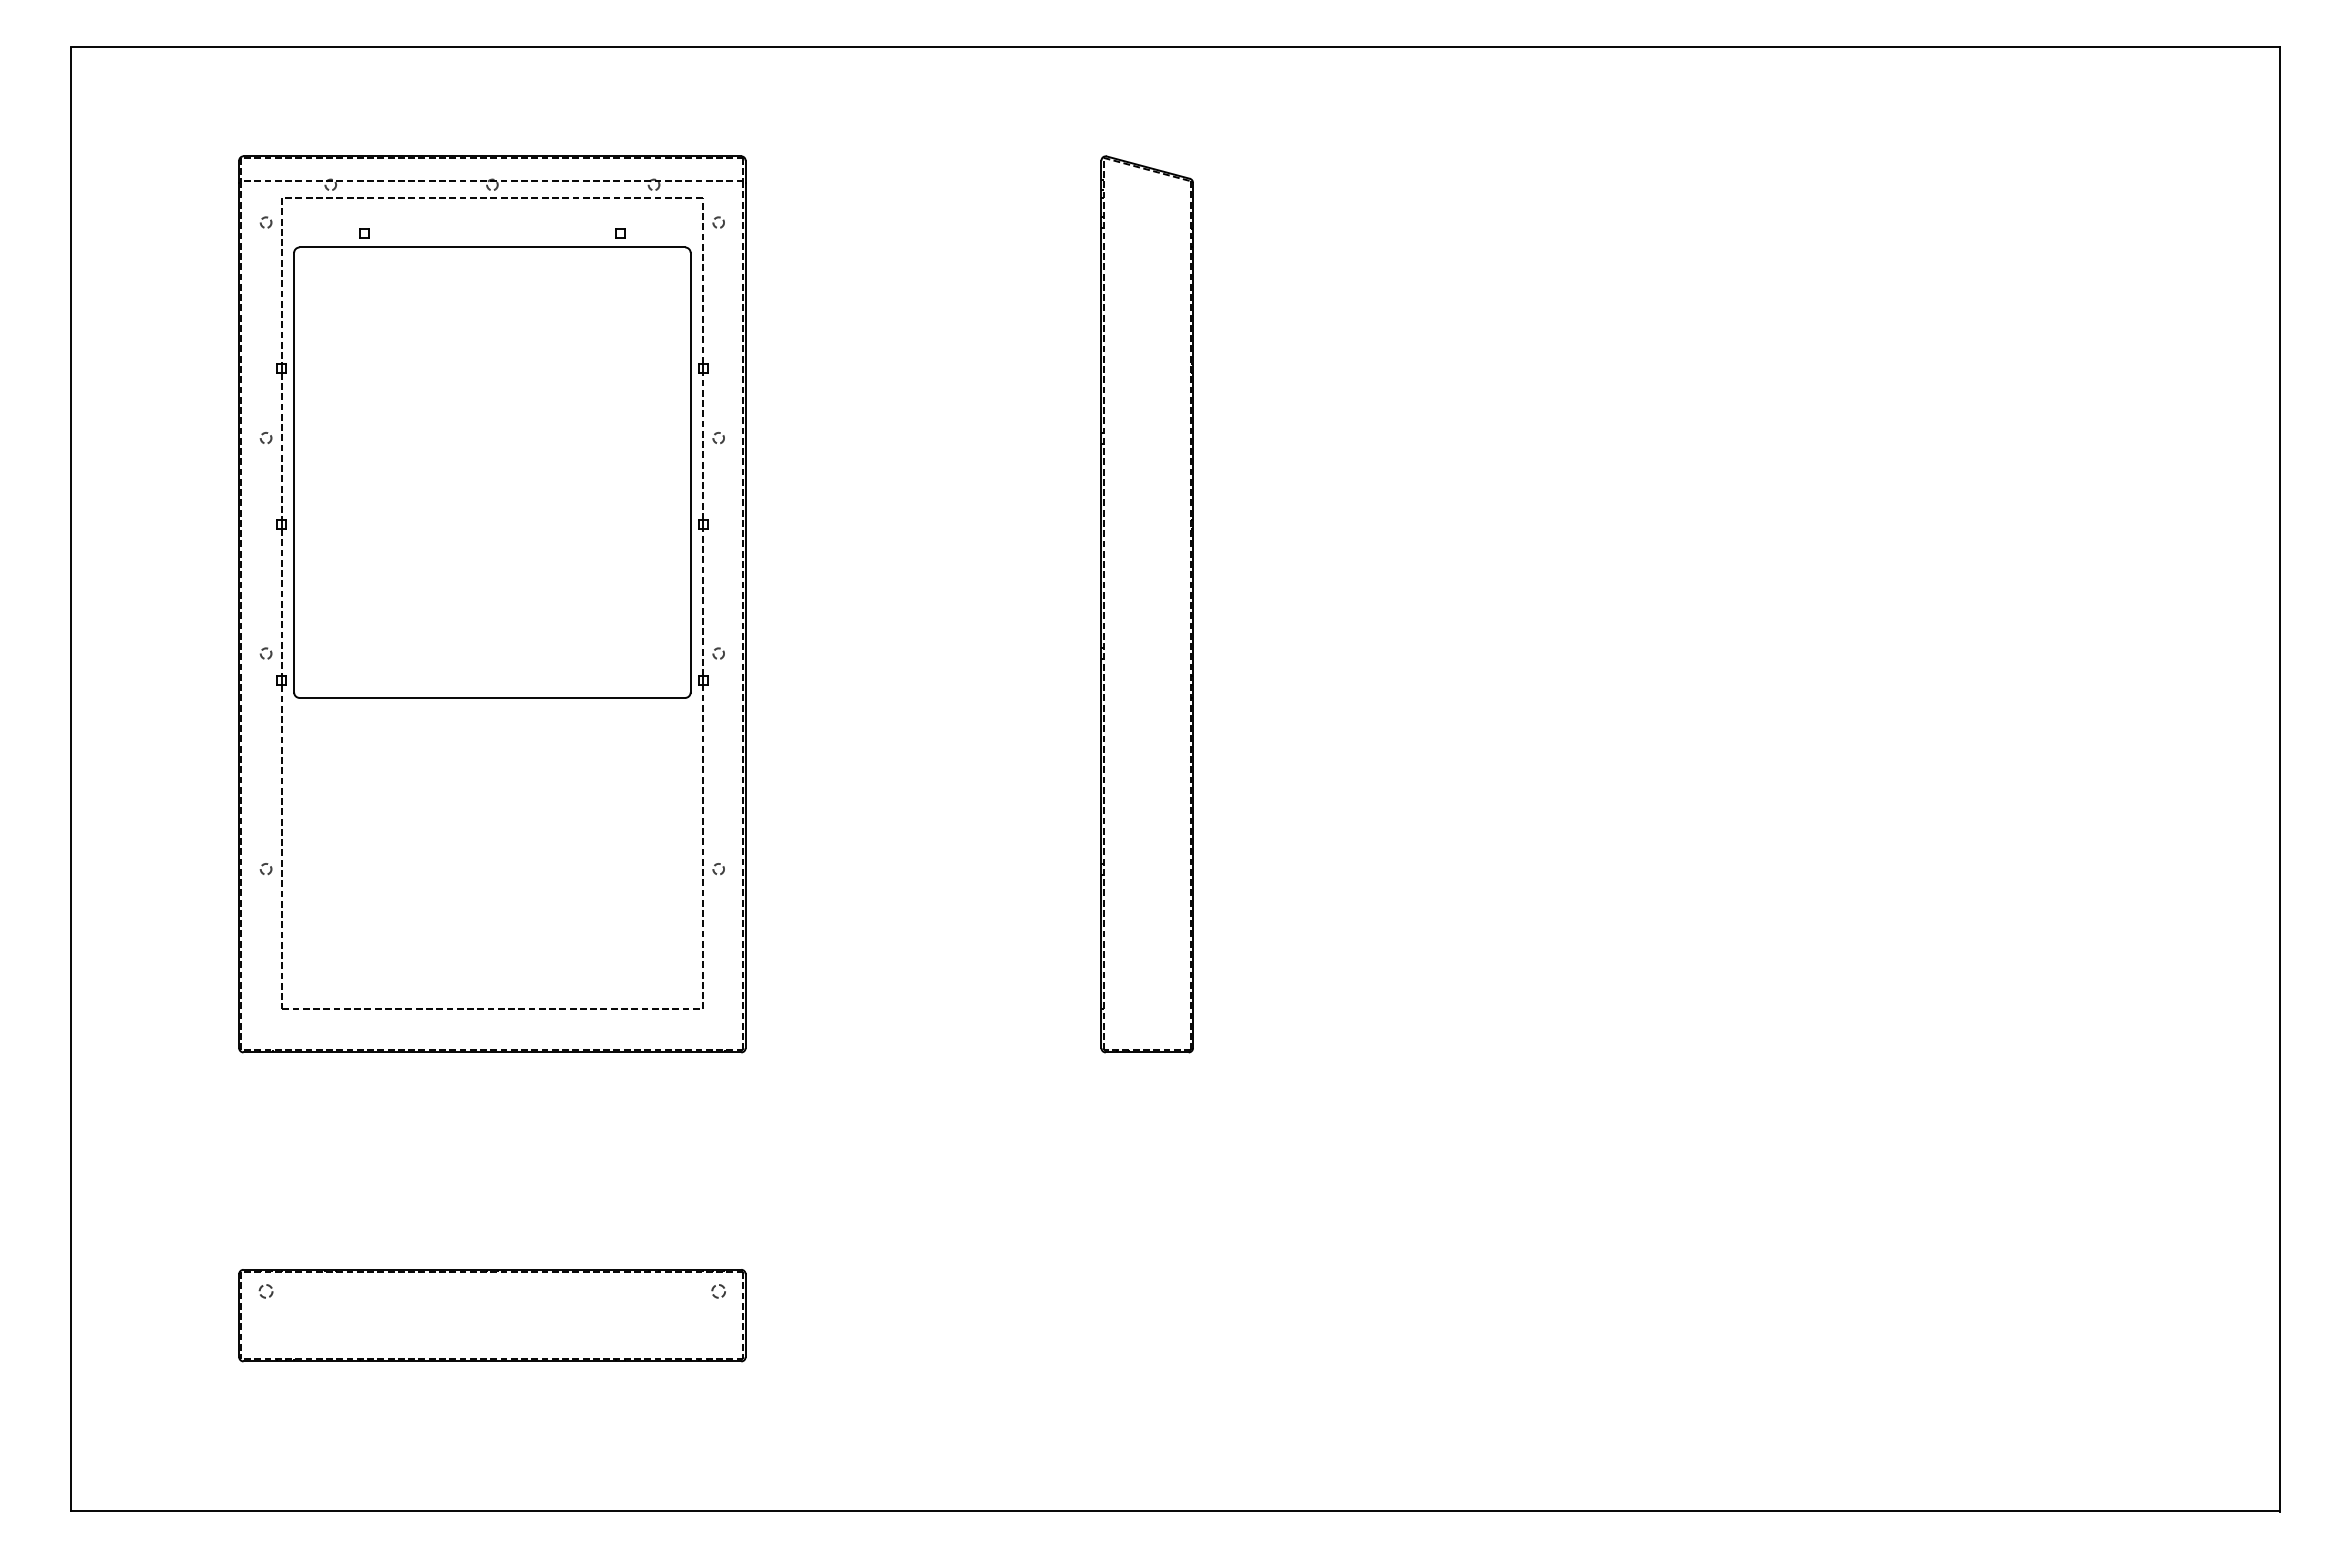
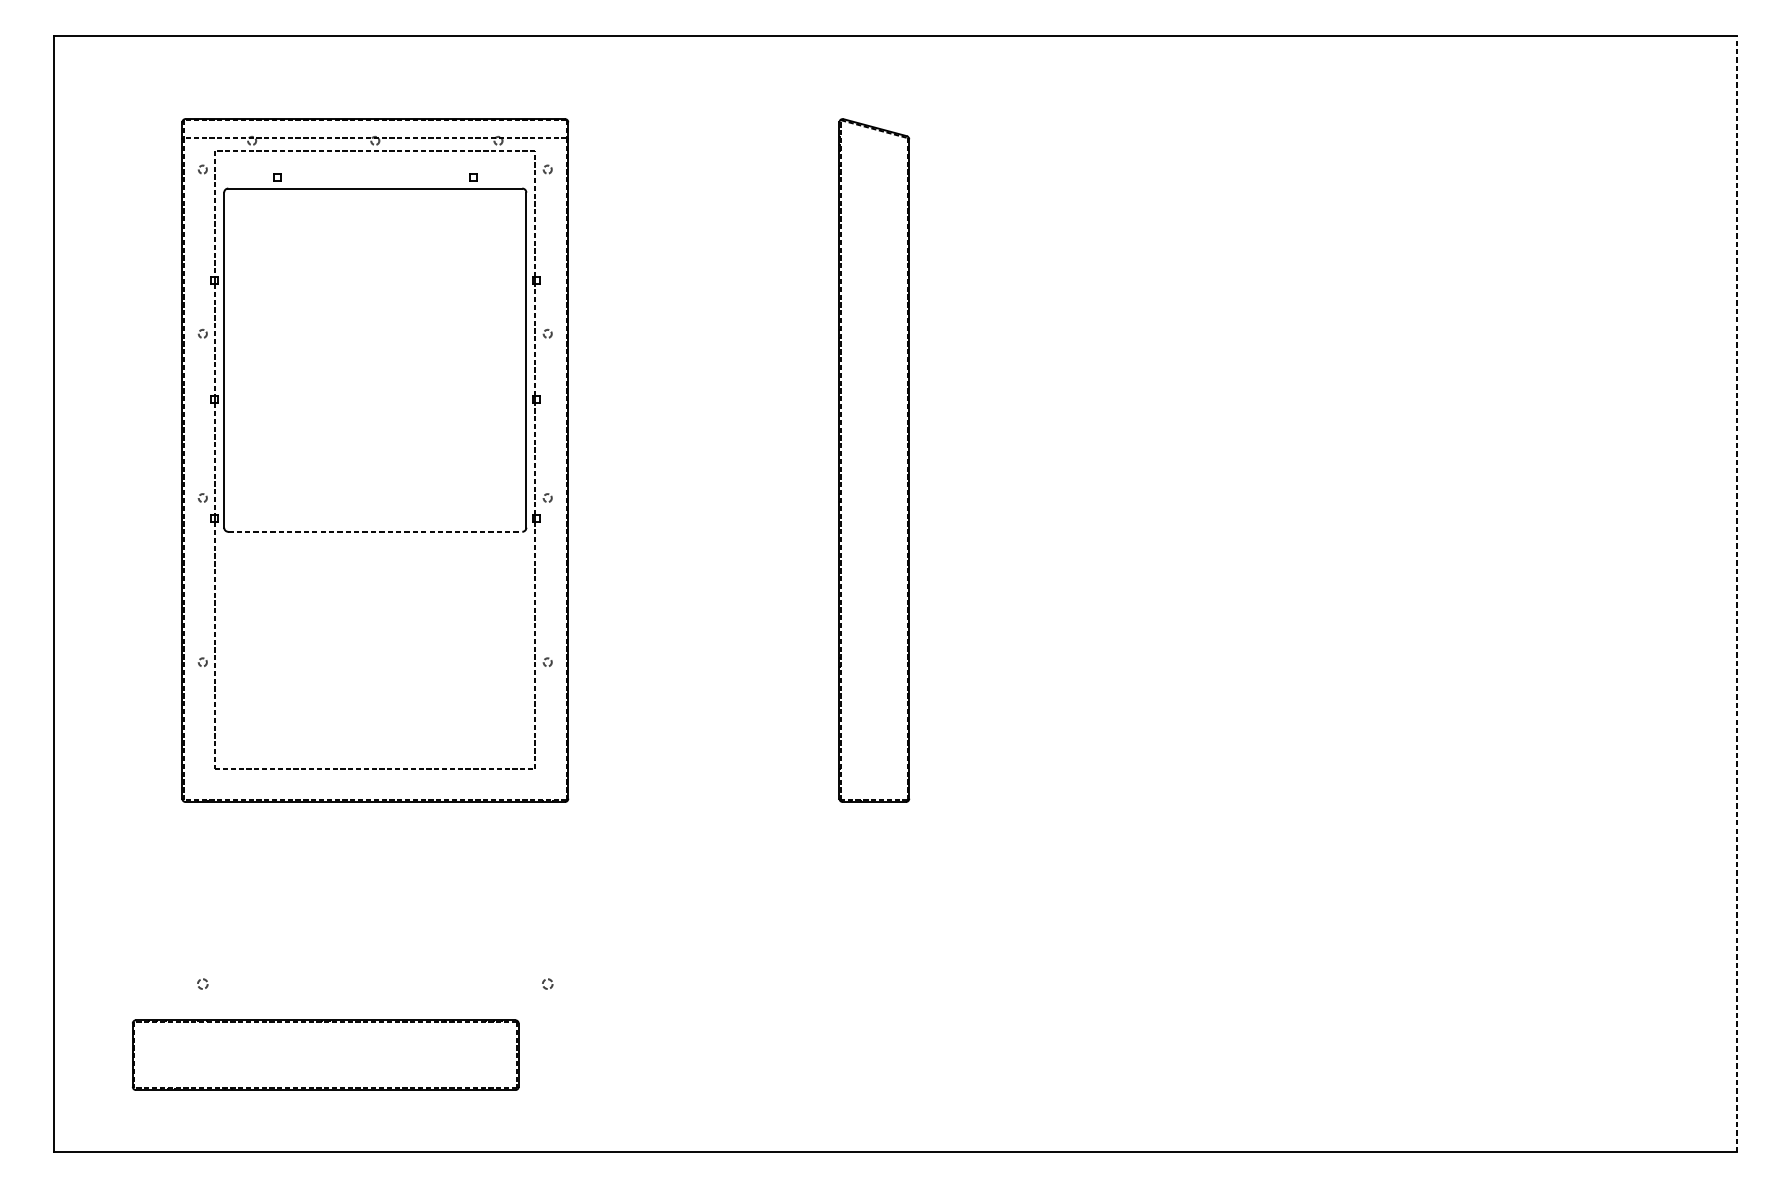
line: (492, 697) -> (375, 531), solid -> dashed
line: (2279, 779) -> (1737, 594), solid -> dashed
part: (492, 1315) -> (325, 1055), moved

